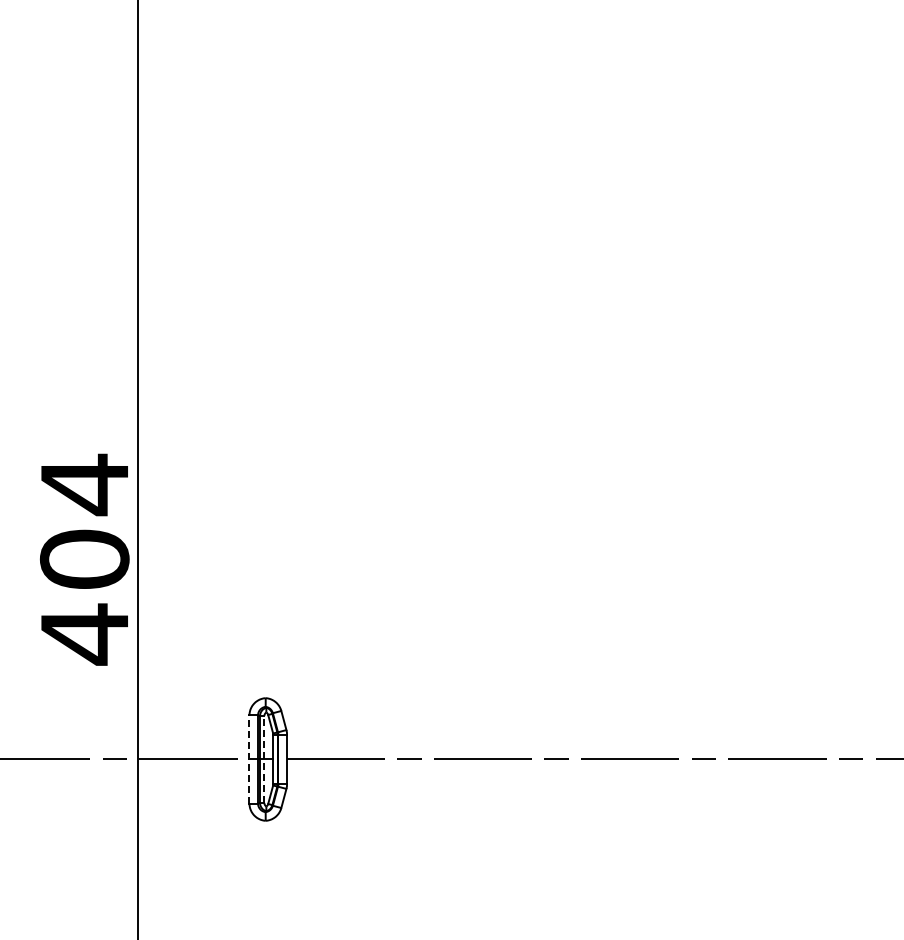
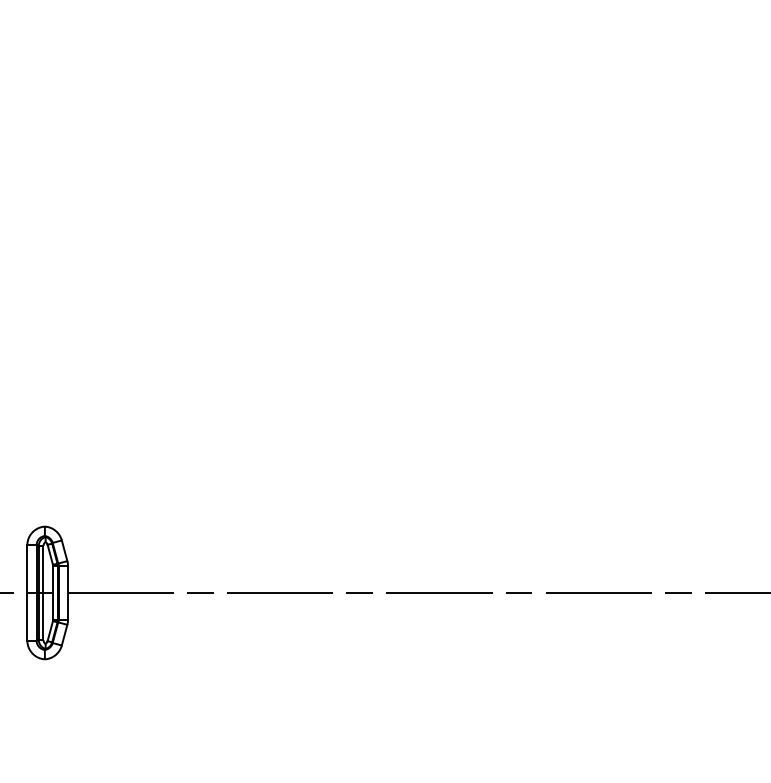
line: (249, 759) -> (27, 592), dashed -> solid
line: (264, 759) -> (43, 592), dashed -> solid

